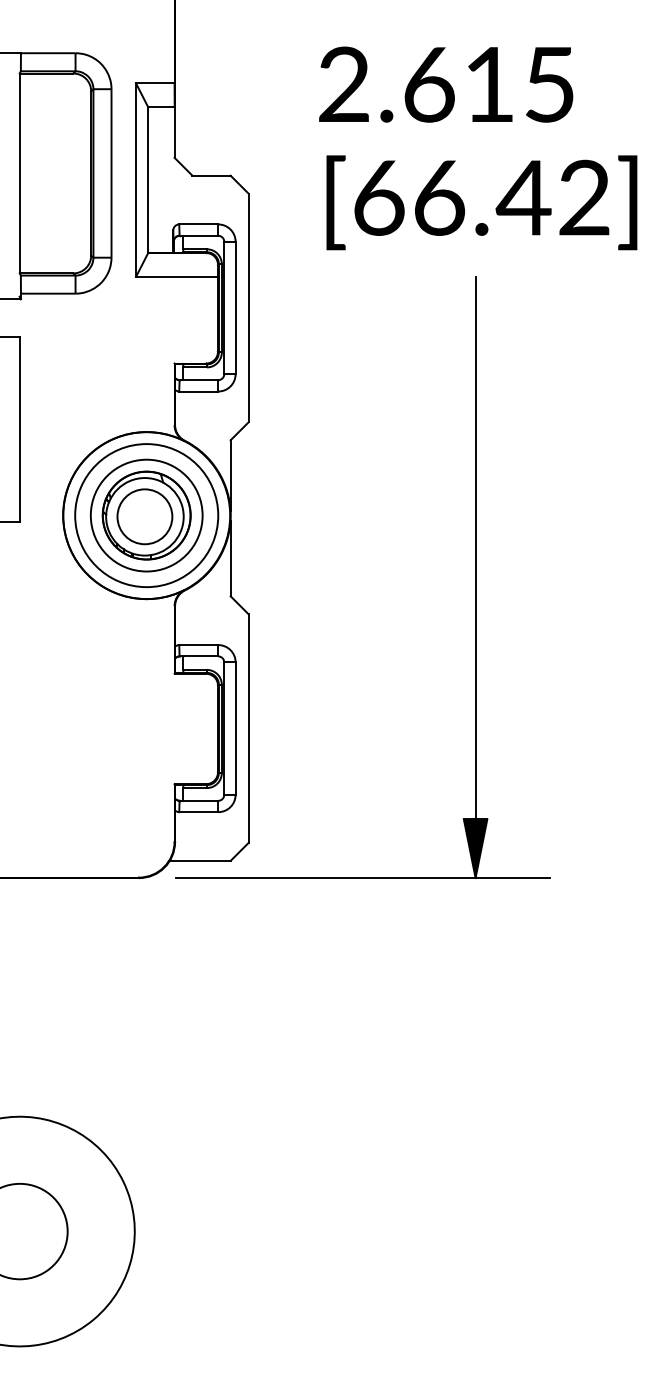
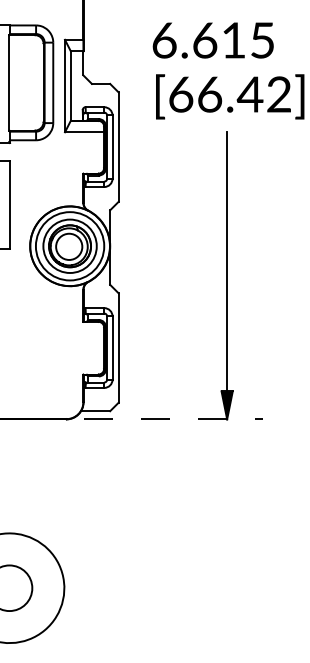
text: (344, 84) -> (164, 40), 2.615 -> 6.615
line: (363, 878) -> (173, 419), solid -> dashed

